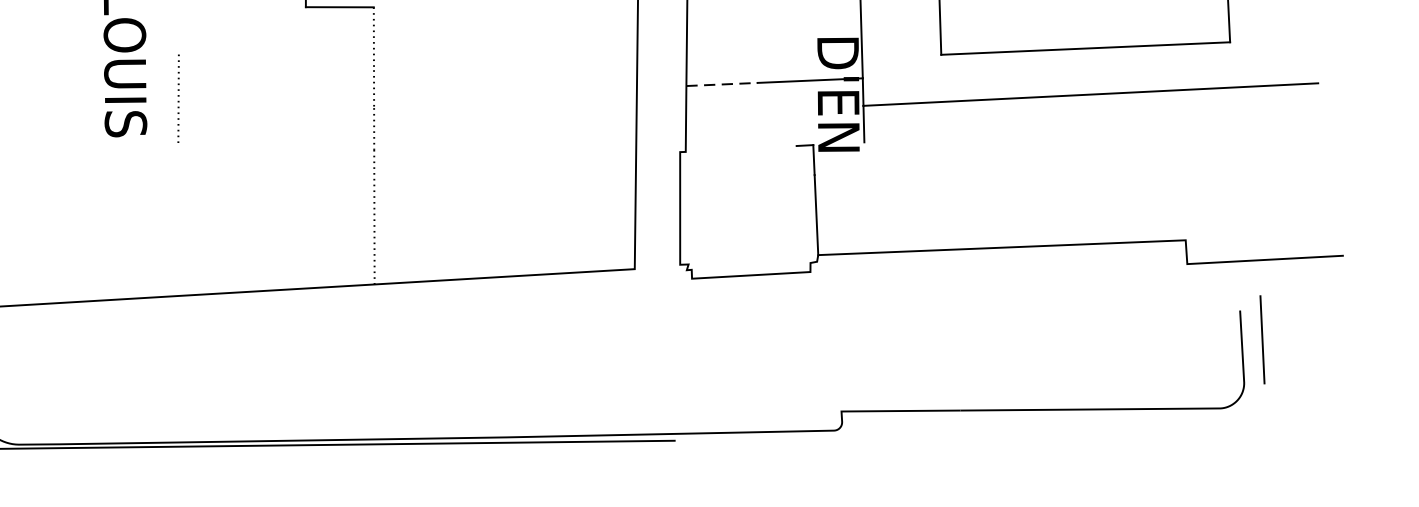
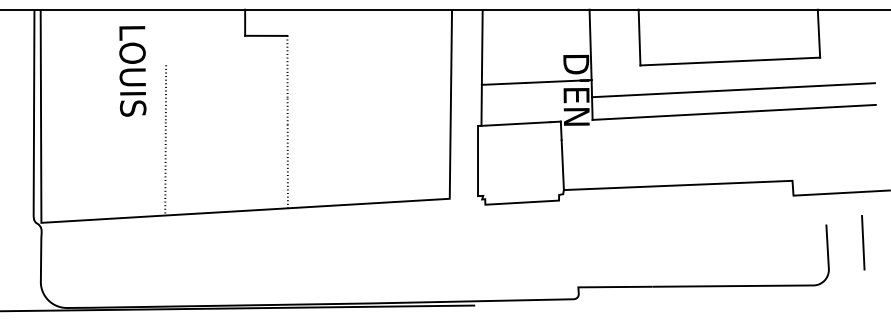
line: (722, 83) -> (504, 83), dashed -> solid
line: (1090, 128) -> (733, 111), added
line: (740, 148) -> (515, 123), added
line: (177, 220) -> (165, 168), added
line: (1262, 339) -> (863, 242), moved

